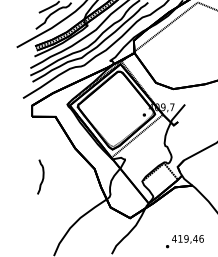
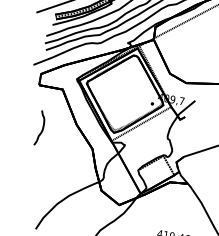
curve: (42, 176) -> (42, 128), moved

